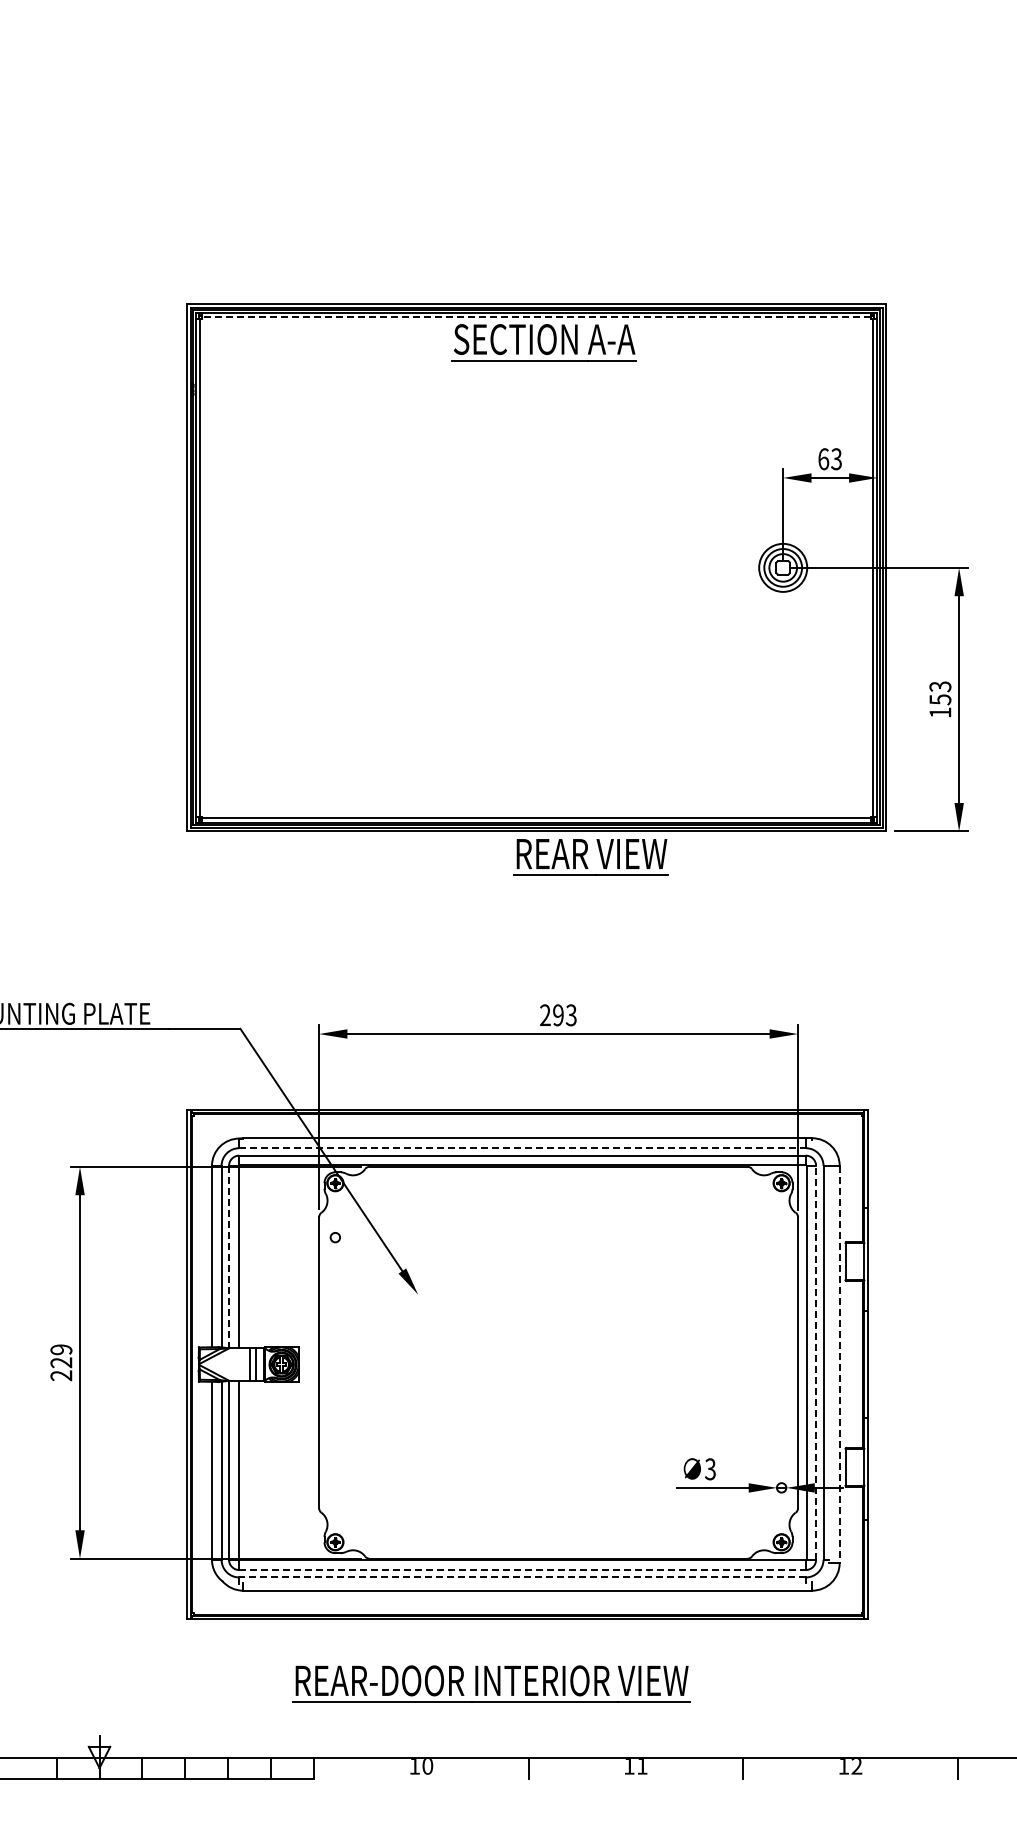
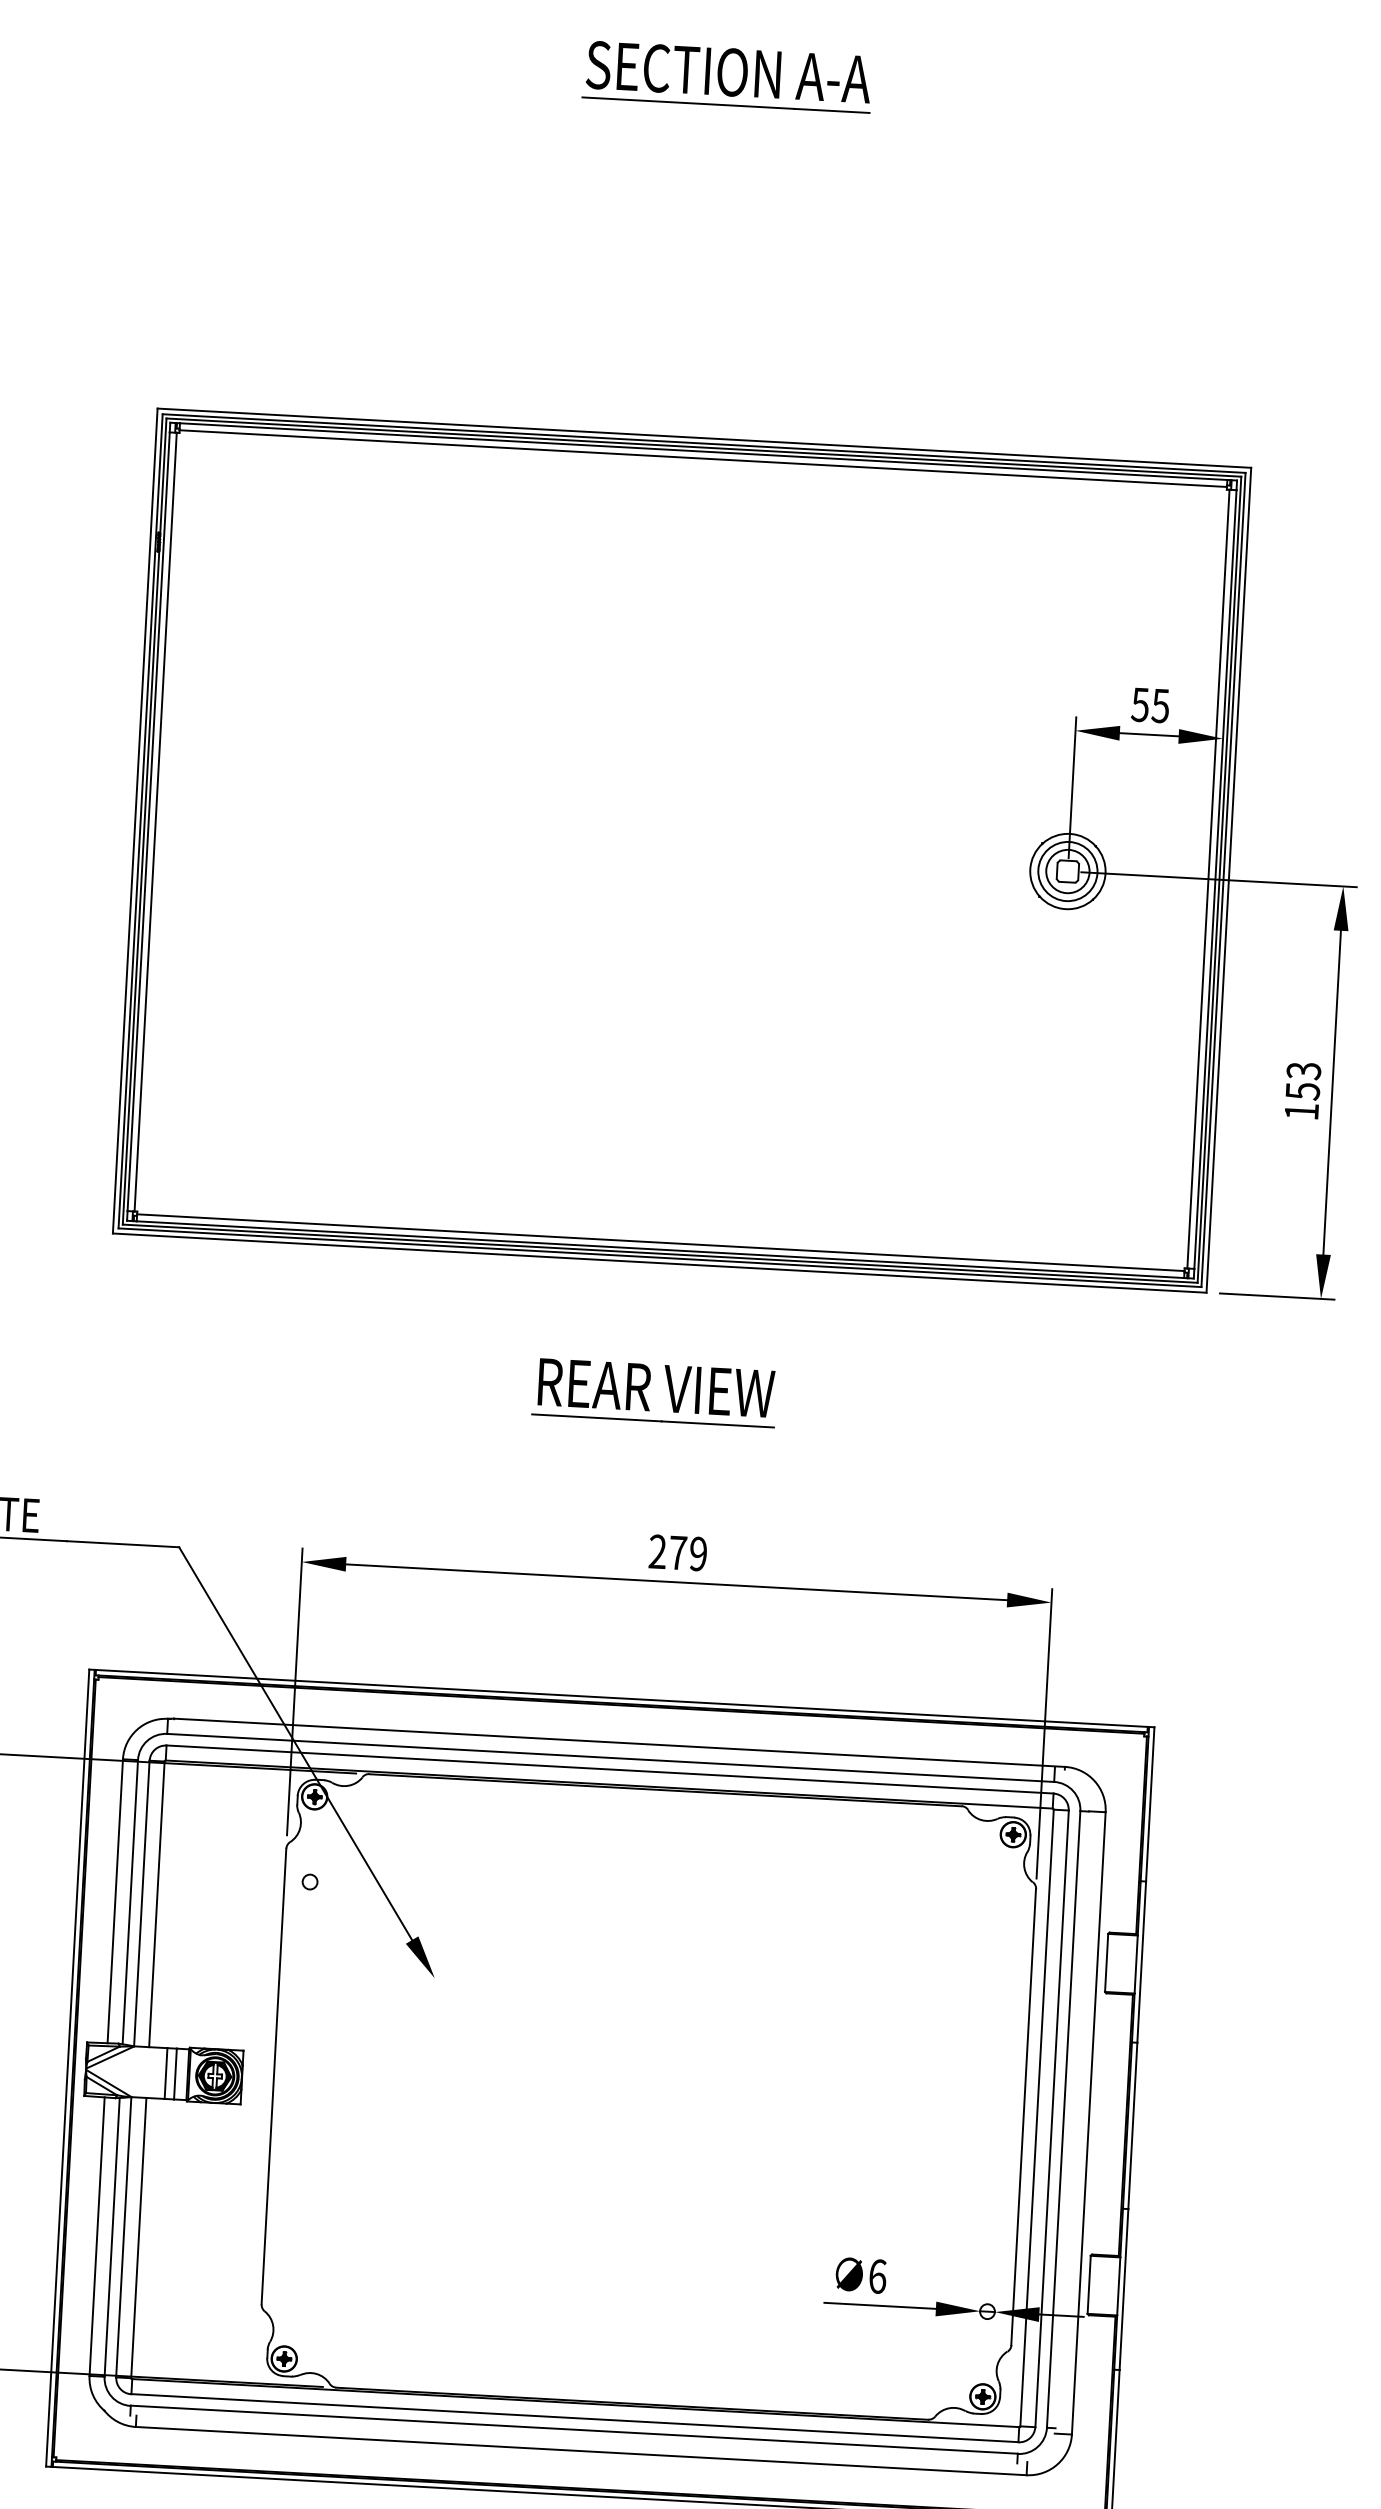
line: (536, 317) -> (702, 458), dashed -> solid
part: (543, 342) -> (726, 76), moved
text: (829, 459) -> (1149, 705), 63 -> 55
part: (590, 857) -> (653, 1393), moved
text: (564, 1015) -> (687, 1553), 293 -> 279
line: (523, 1148) -> (612, 1758), dashed -> solid
line: (228, 1257) -> (141, 1904), dashed -> solid
line: (816, 1362) -> (1052, 2118), dashed -> solid
line: (839, 1364) -> (1088, 2123), dashed -> solid
text: (710, 1469) -> (877, 2276), 3 -> 6
line: (523, 1569) -> (576, 2417), dashed -> solid
line: (522, 1577) -> (574, 2429), dashed -> solid

